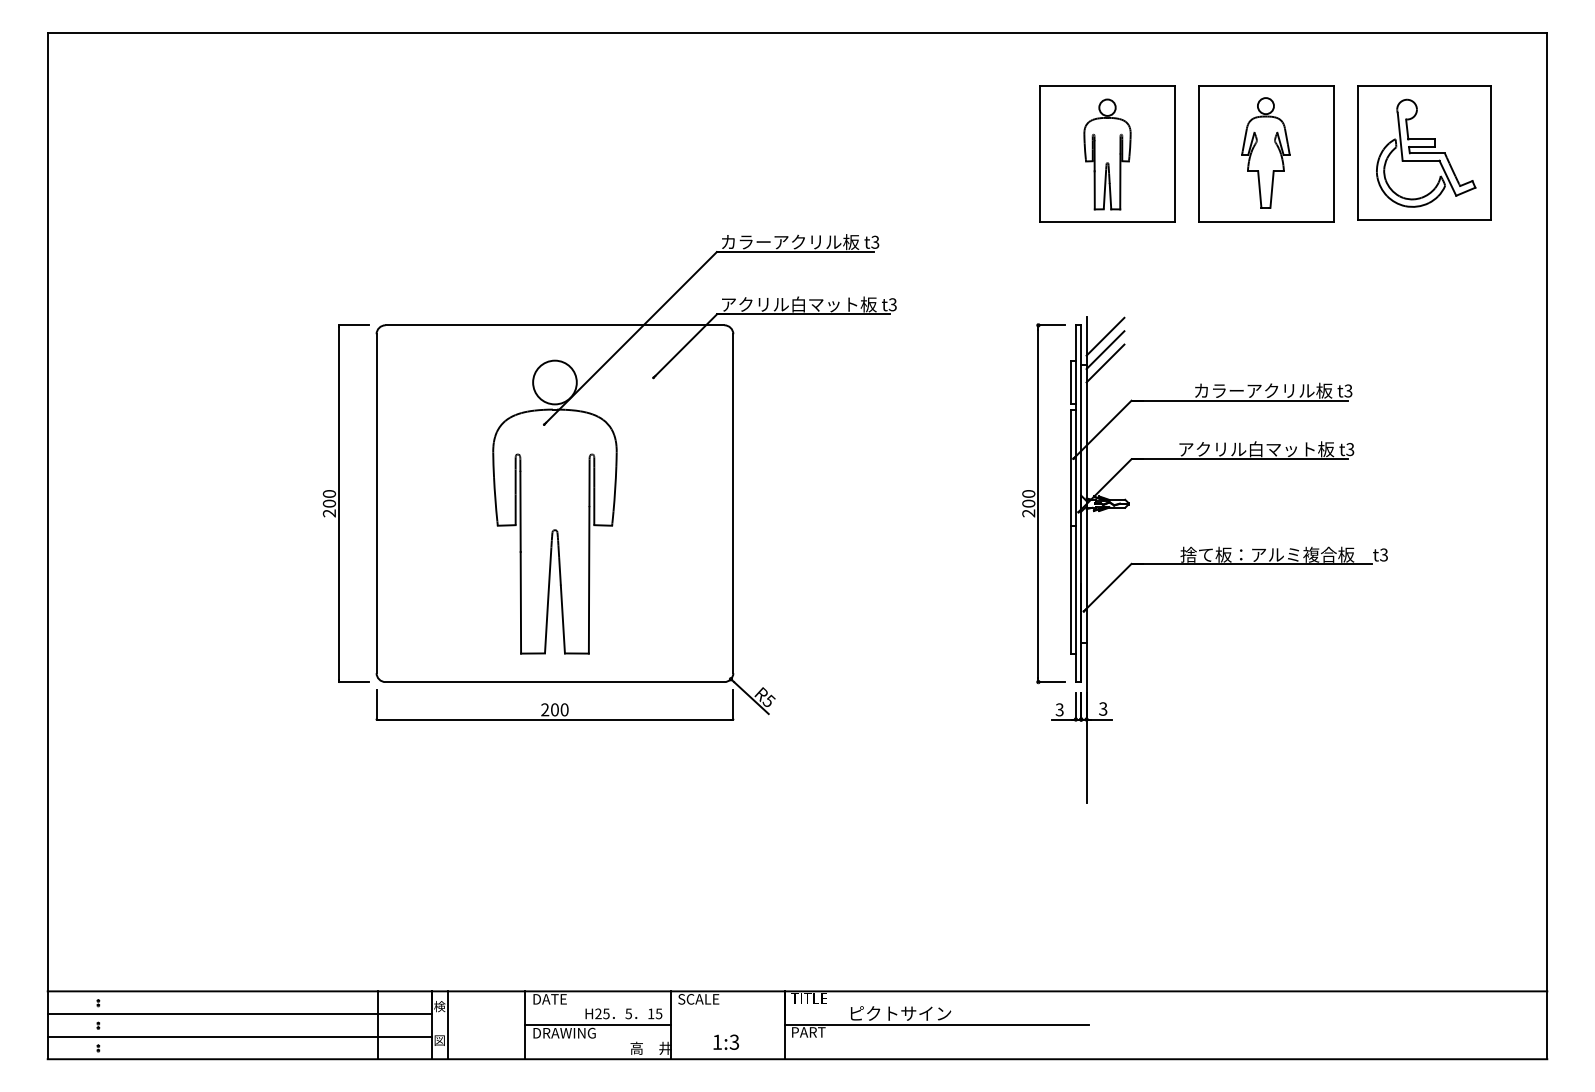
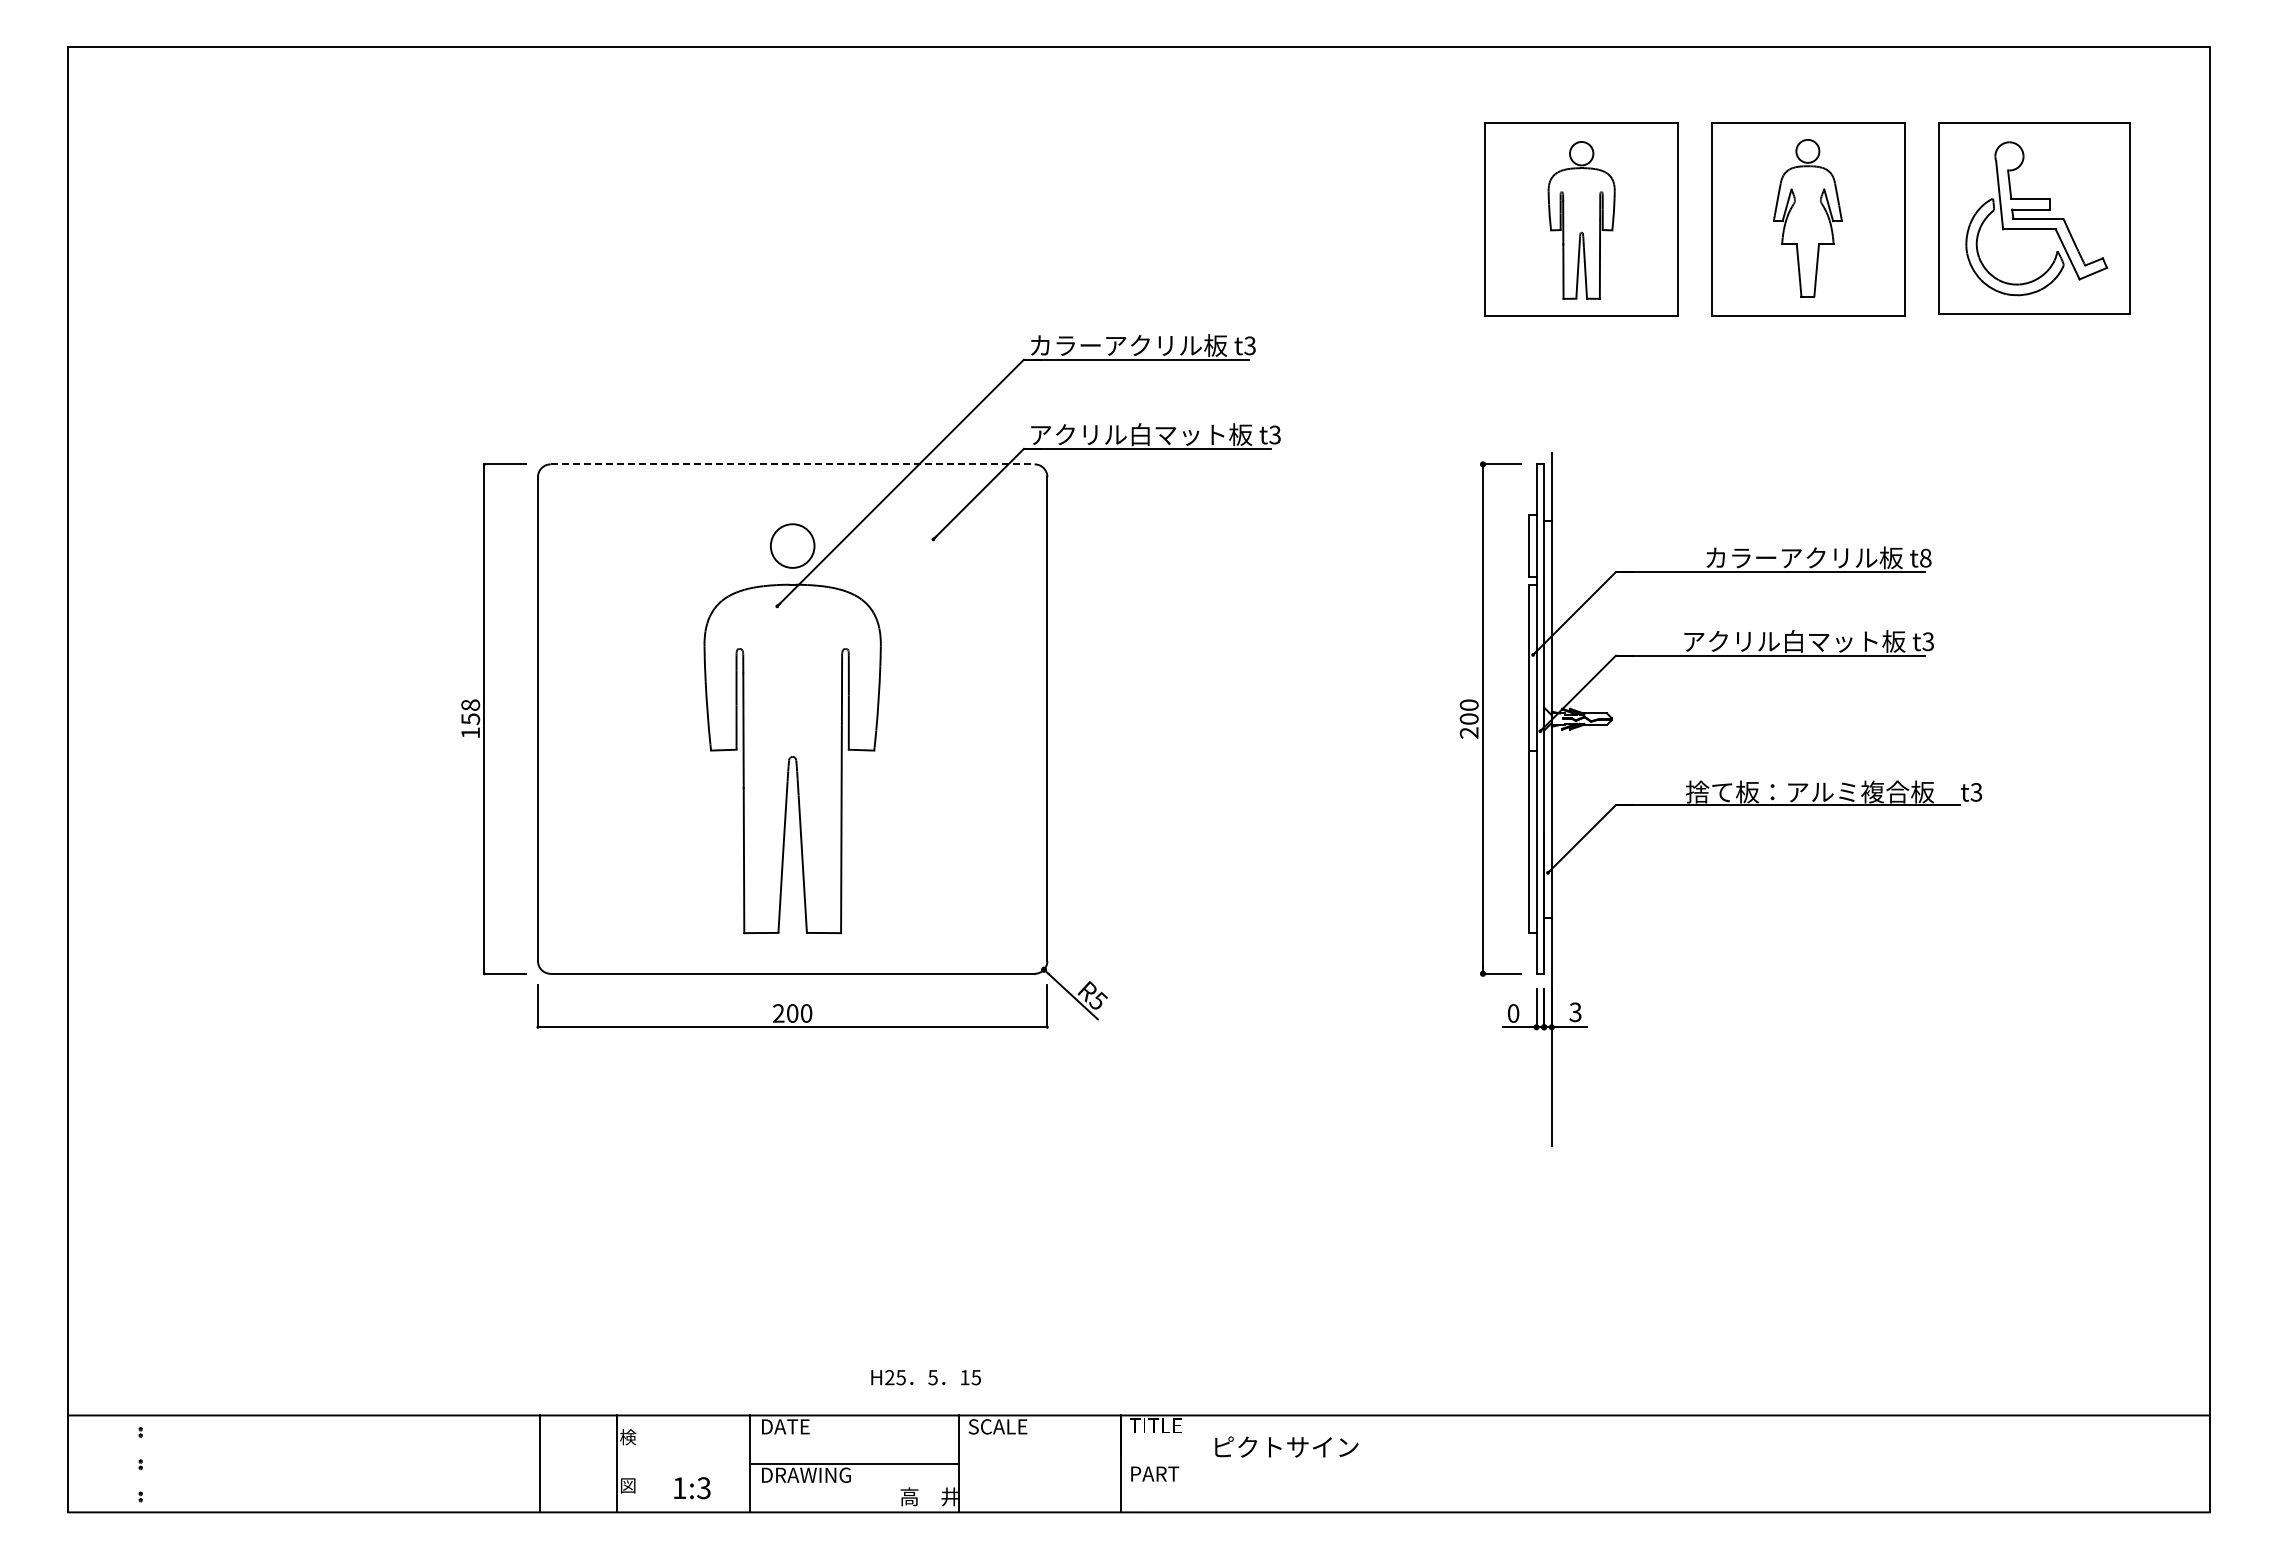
line: (554, 325) -> (792, 464), solid -> dashed
line: (1105, 336) -> (1578, 480), removed
line: (1105, 349) -> (1578, 499), removed
line: (1105, 363) -> (1578, 518), removed
circle: (554, 382) -> (792, 545), size x0.7
text: (1348, 390) -> (1925, 557), t3 -> t8
text: (329, 503) -> (470, 718), 200 -> 158
text: (1059, 709) -> (1513, 1013), 3 -> 0
line: (239, 1013) -> (342, 1447), removed
text: (623, 1013) -> (925, 1377), moved
line: (447, 1025) -> (639, 1463), removed
line: (936, 1025) -> (1337, 1463), removed
line: (239, 1036) -> (342, 1480), removed
text: (726, 1042) -> (692, 1488), moved

